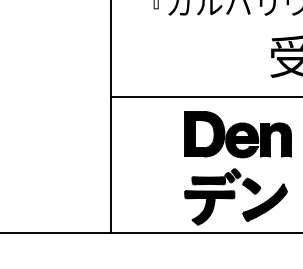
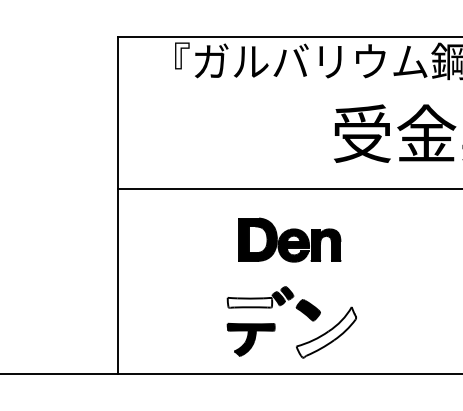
part: (237, 134) -> (289, 239), size x0.7
fill: (208, 180) -> (249, 302), removed
fill: (264, 202) -> (326, 332), removed
part: (209, 207) -> (250, 339), size x0.7

